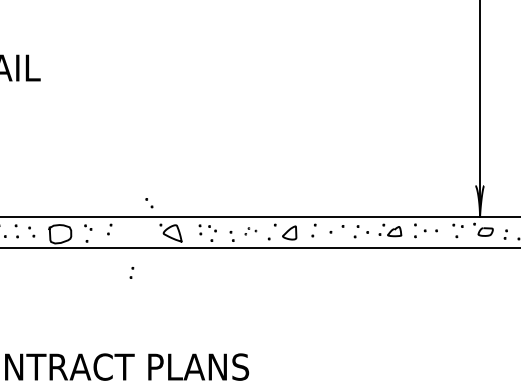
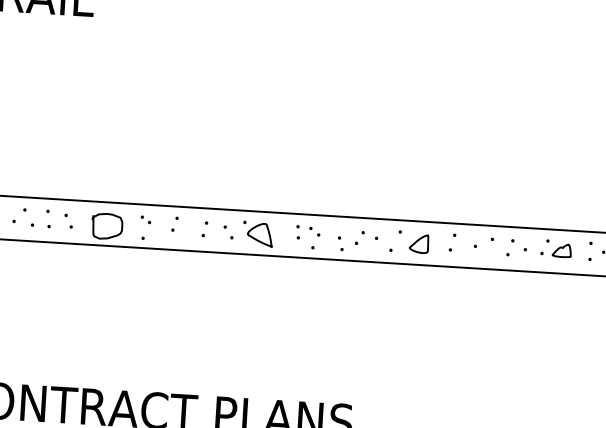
part: (149, 203) -> (228, 232), moved
part: (250, 231) -> (366, 238), size x1.43
part: (131, 272) -> (204, 228), moved

